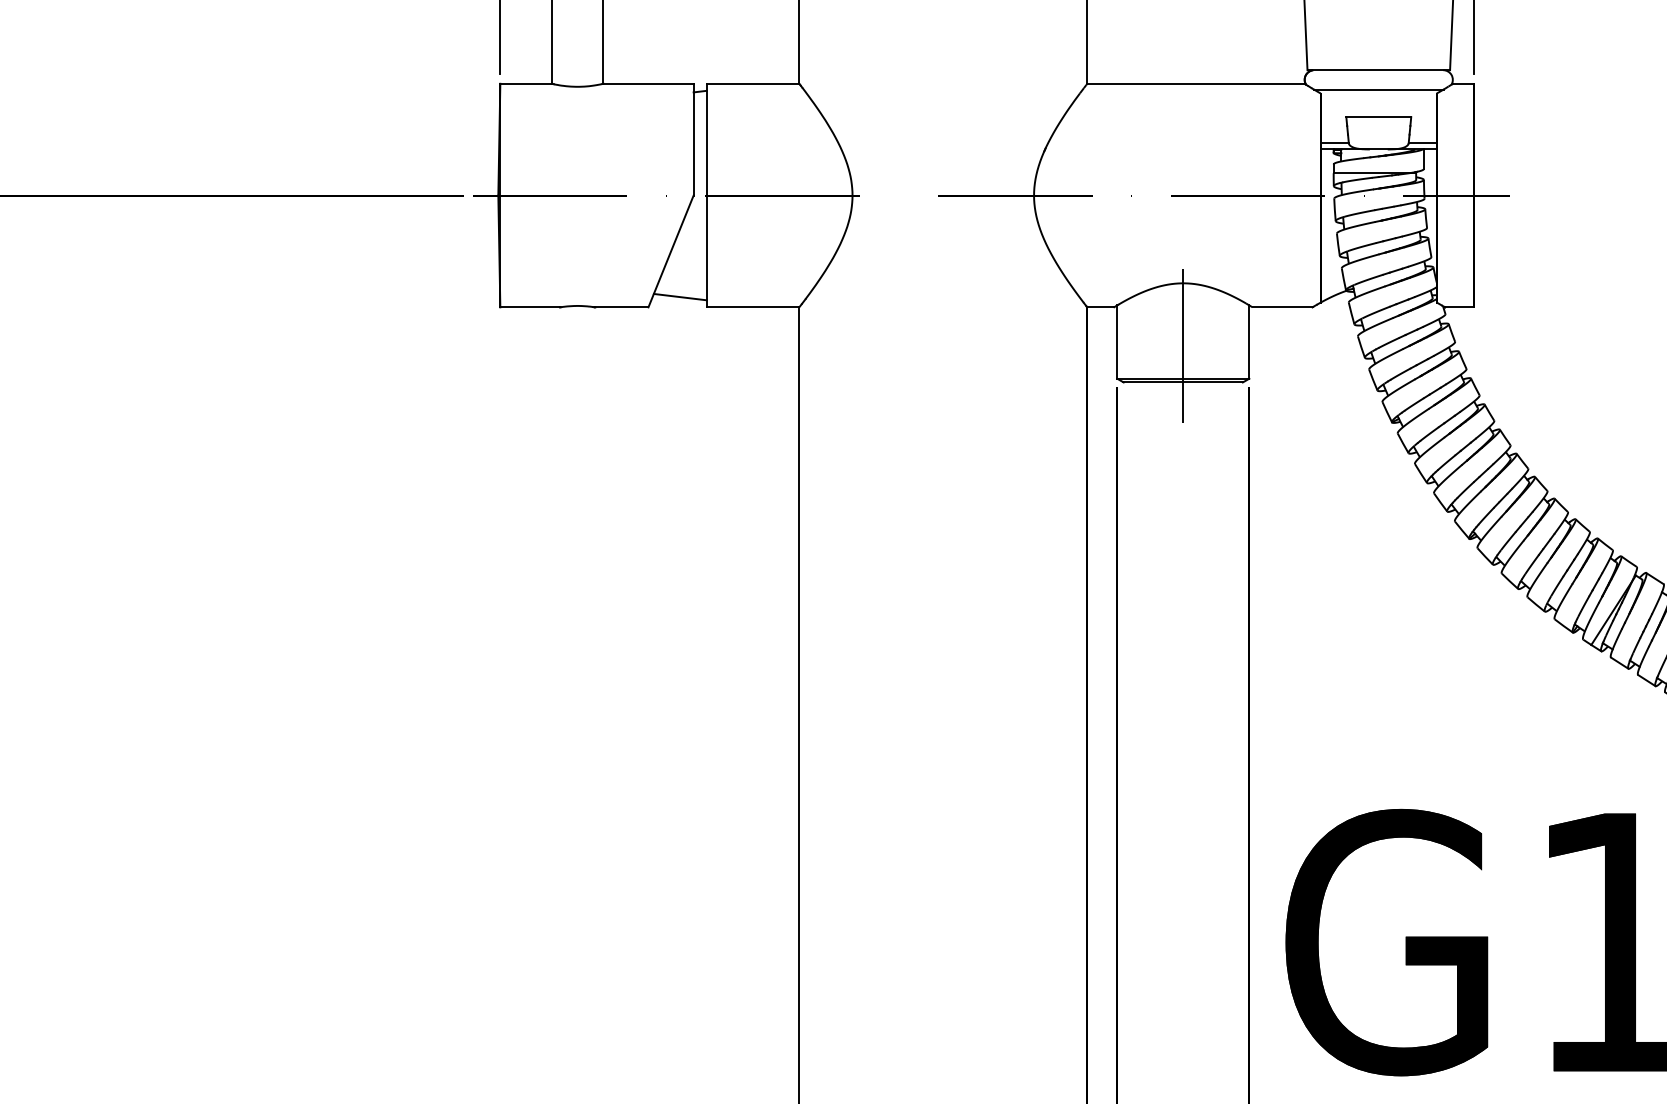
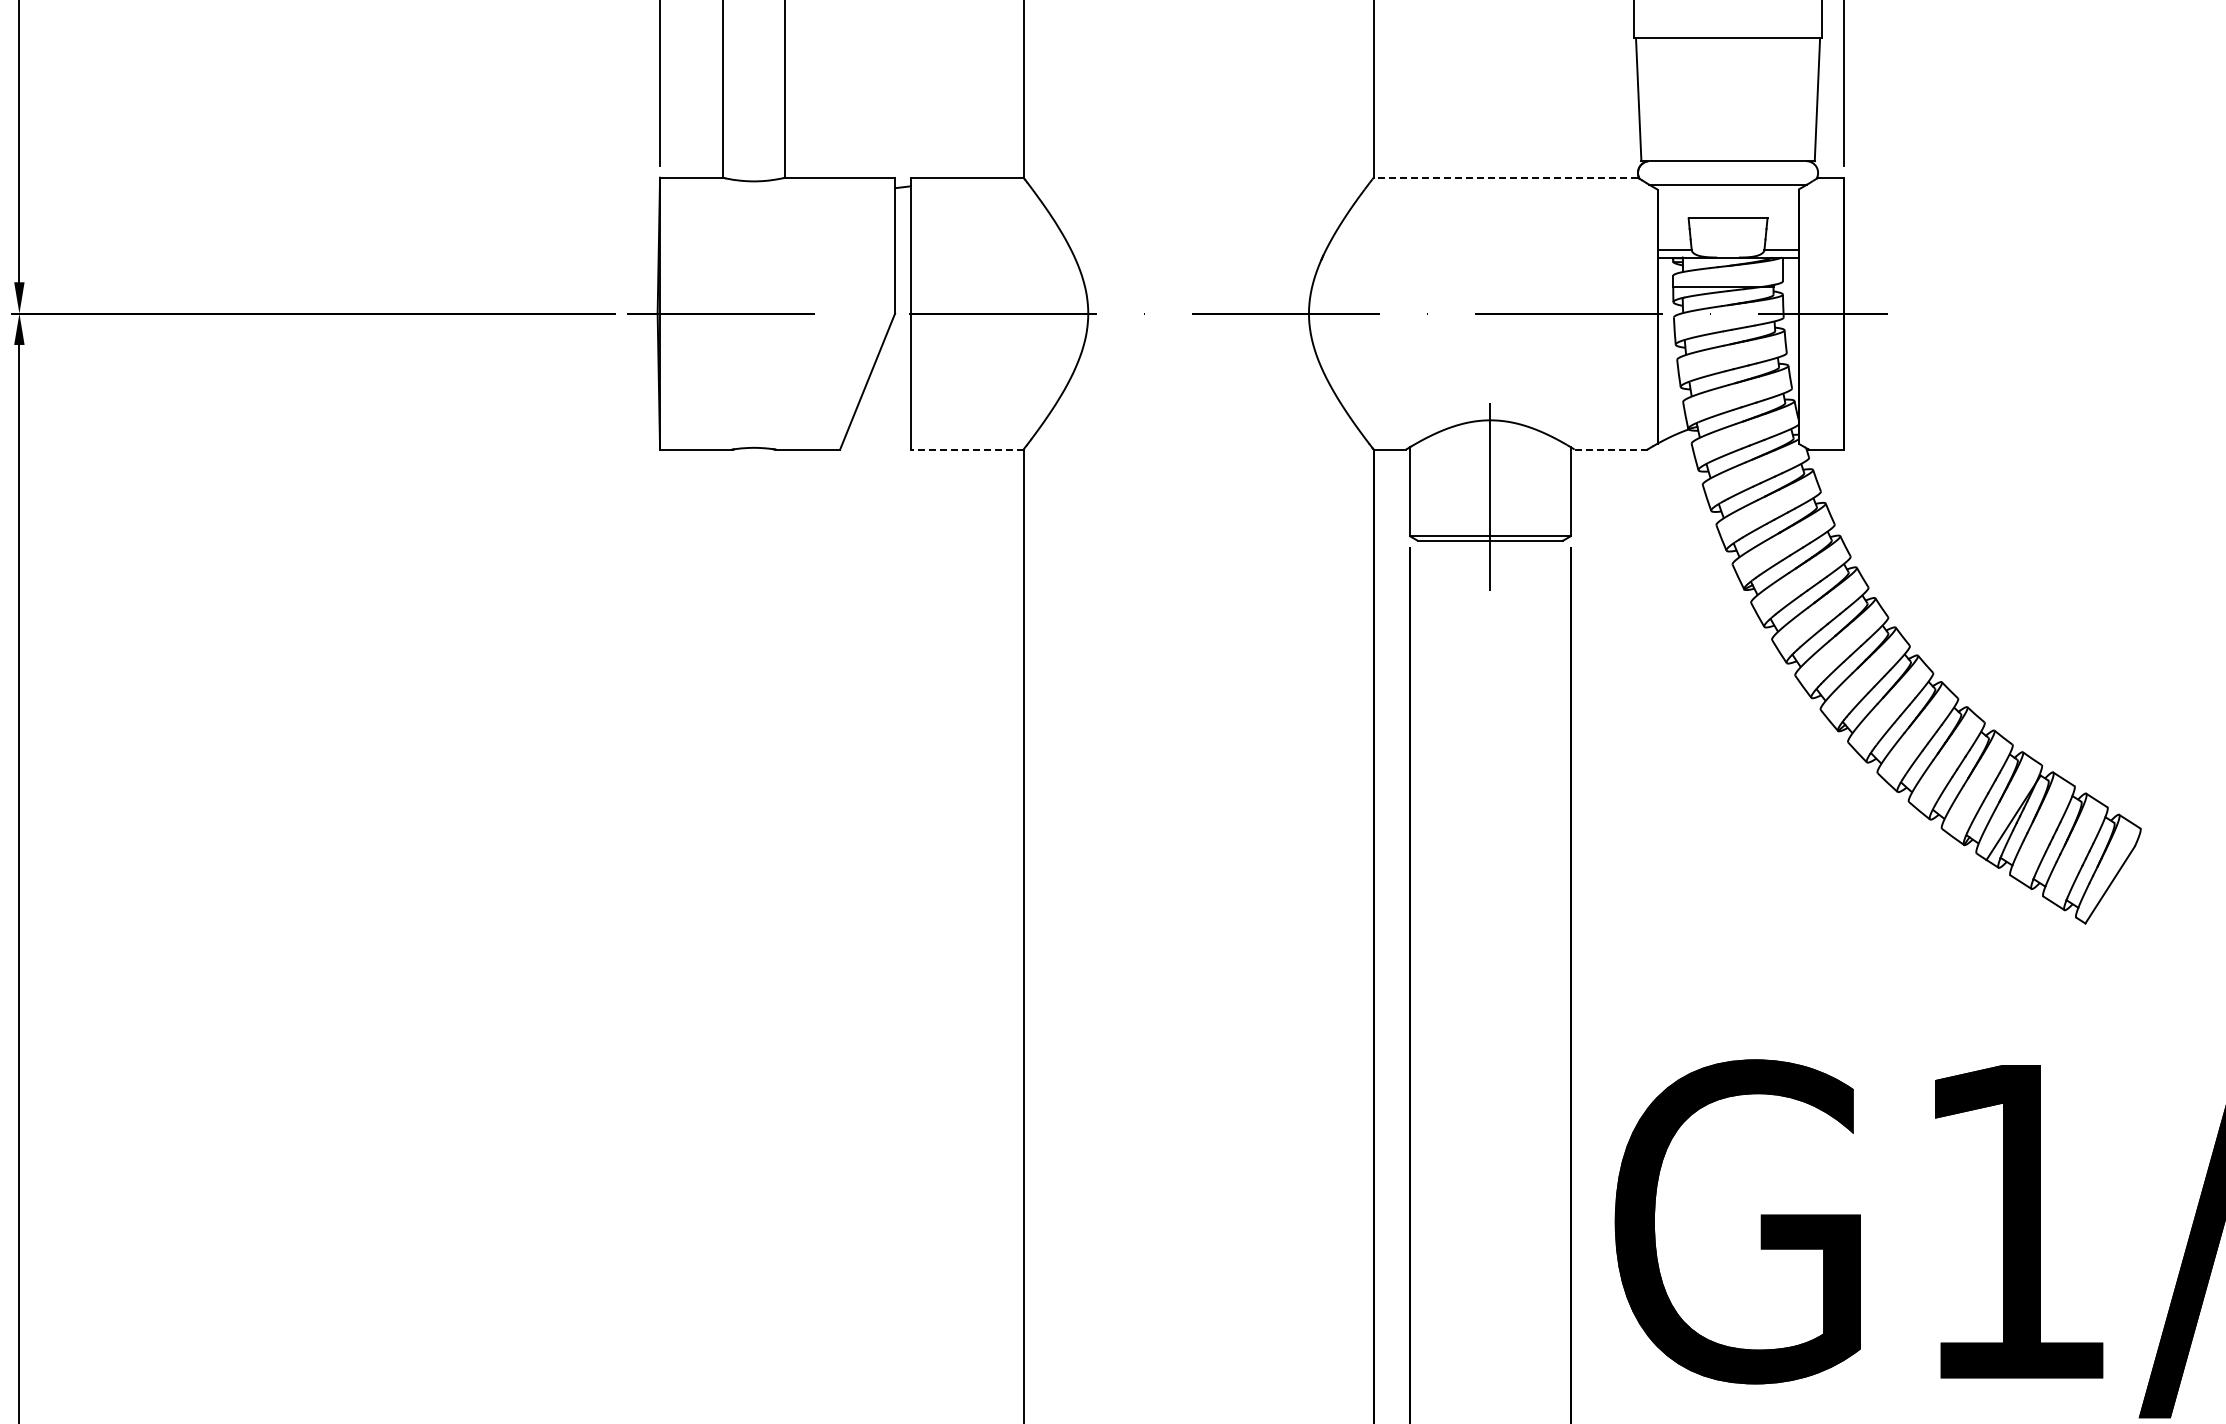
line: (1195, 83) -> (1505, 177), solid -> dashed
line: (679, 296) -> (878, 436), removed
line: (752, 307) -> (966, 449), solid -> dashed
line: (1282, 307) -> (1610, 449), solid -> dashed

